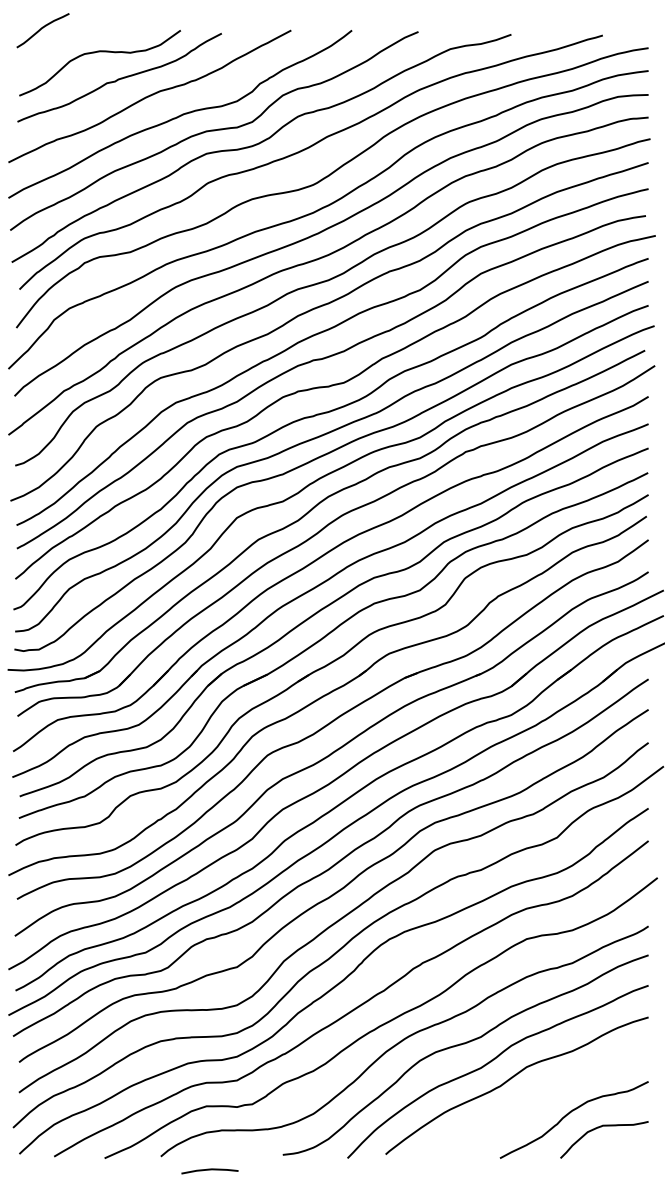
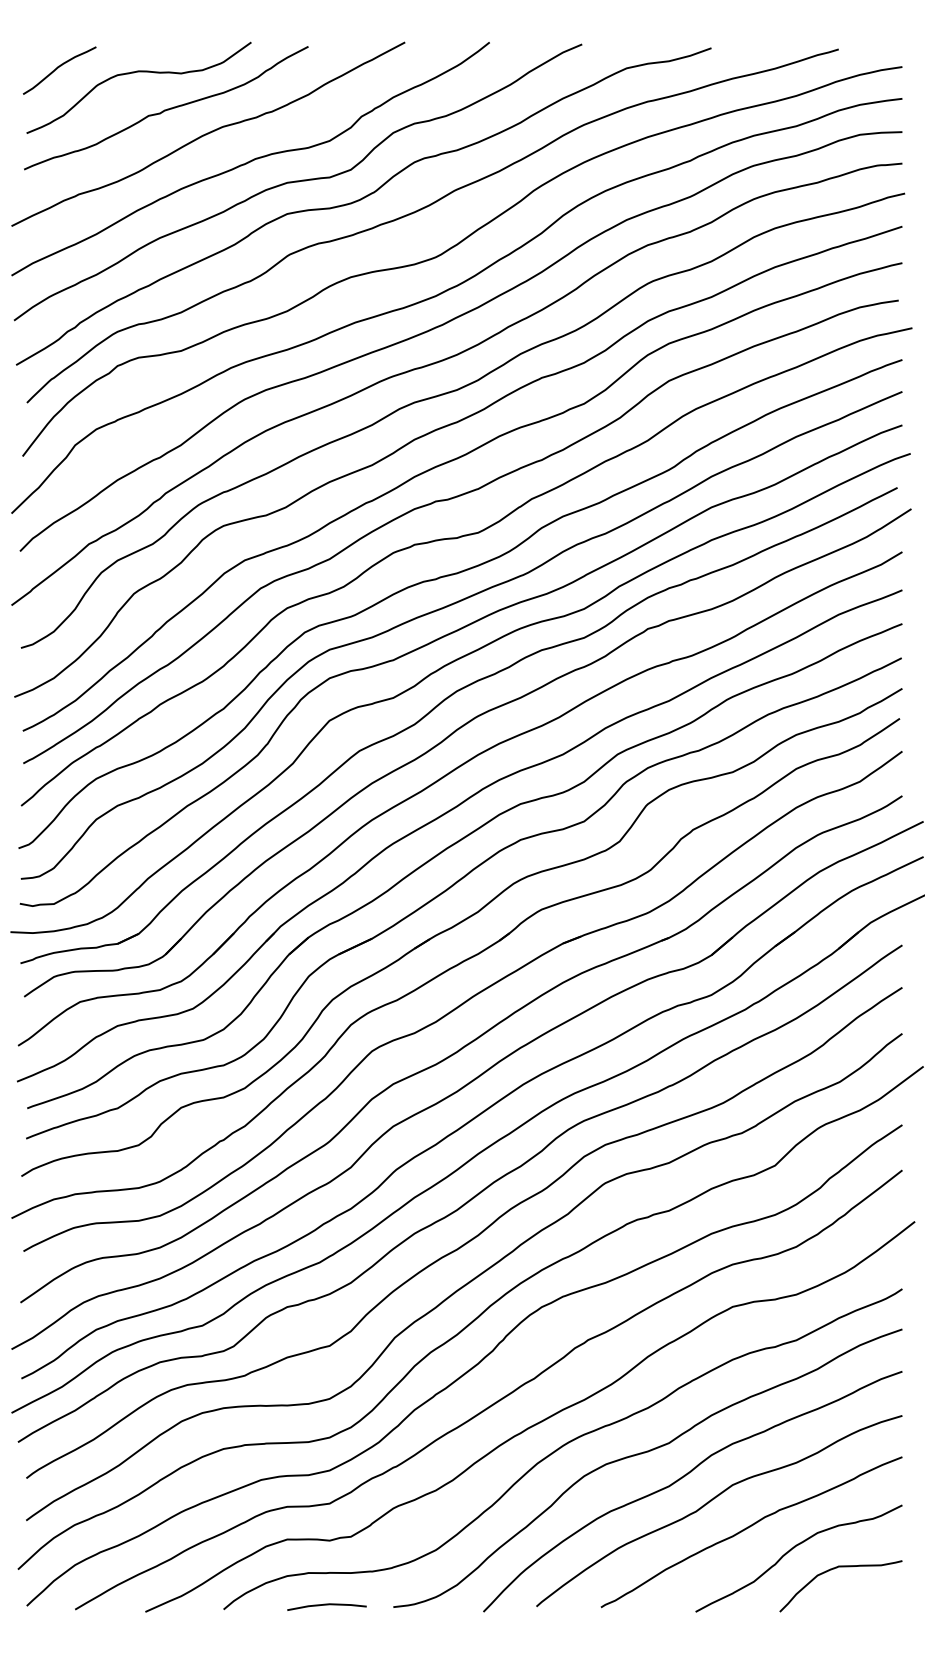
curve: (42, 29) -> (58, 68), moved
curve: (538, 1098) -> (748, 1528), added
line: (209, 1170) -> (326, 1605), moved

